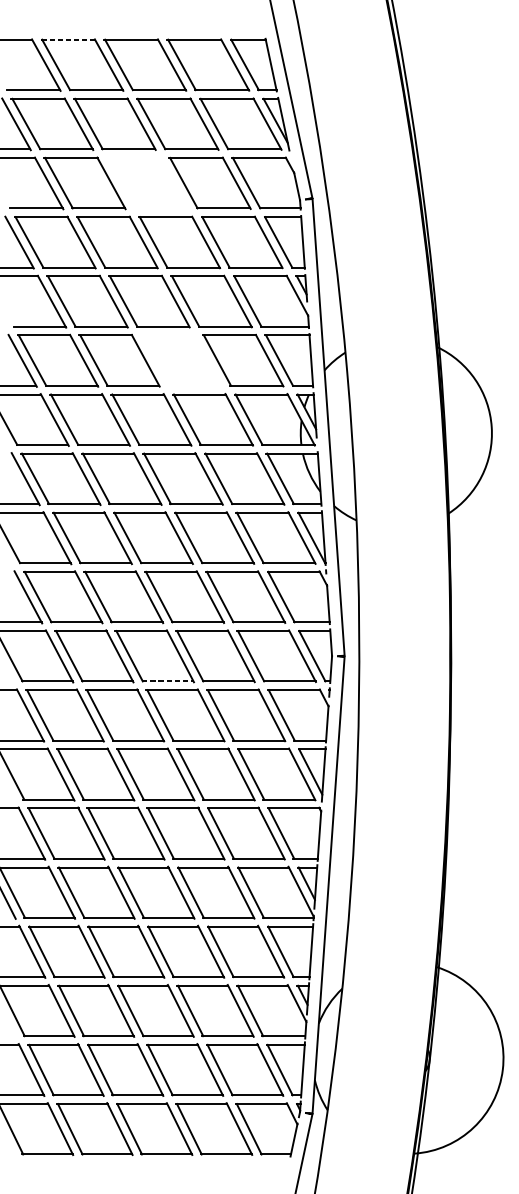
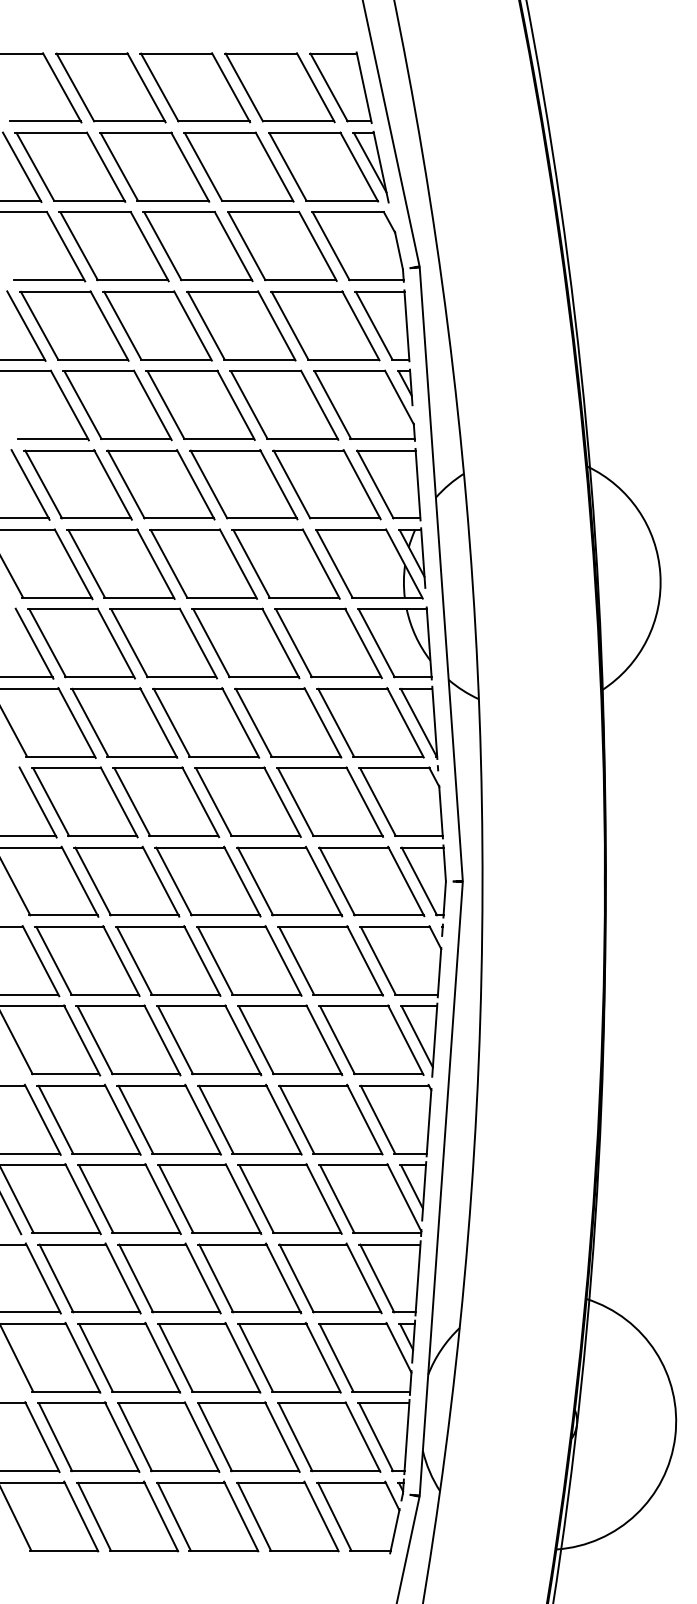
line: (68, 39) -> (92, 53), dashed -> solid
part: (147, 183) -> (197, 246), added
part: (181, 360) -> (243, 484), added
line: (167, 681) -> (225, 915), dashed -> solid

